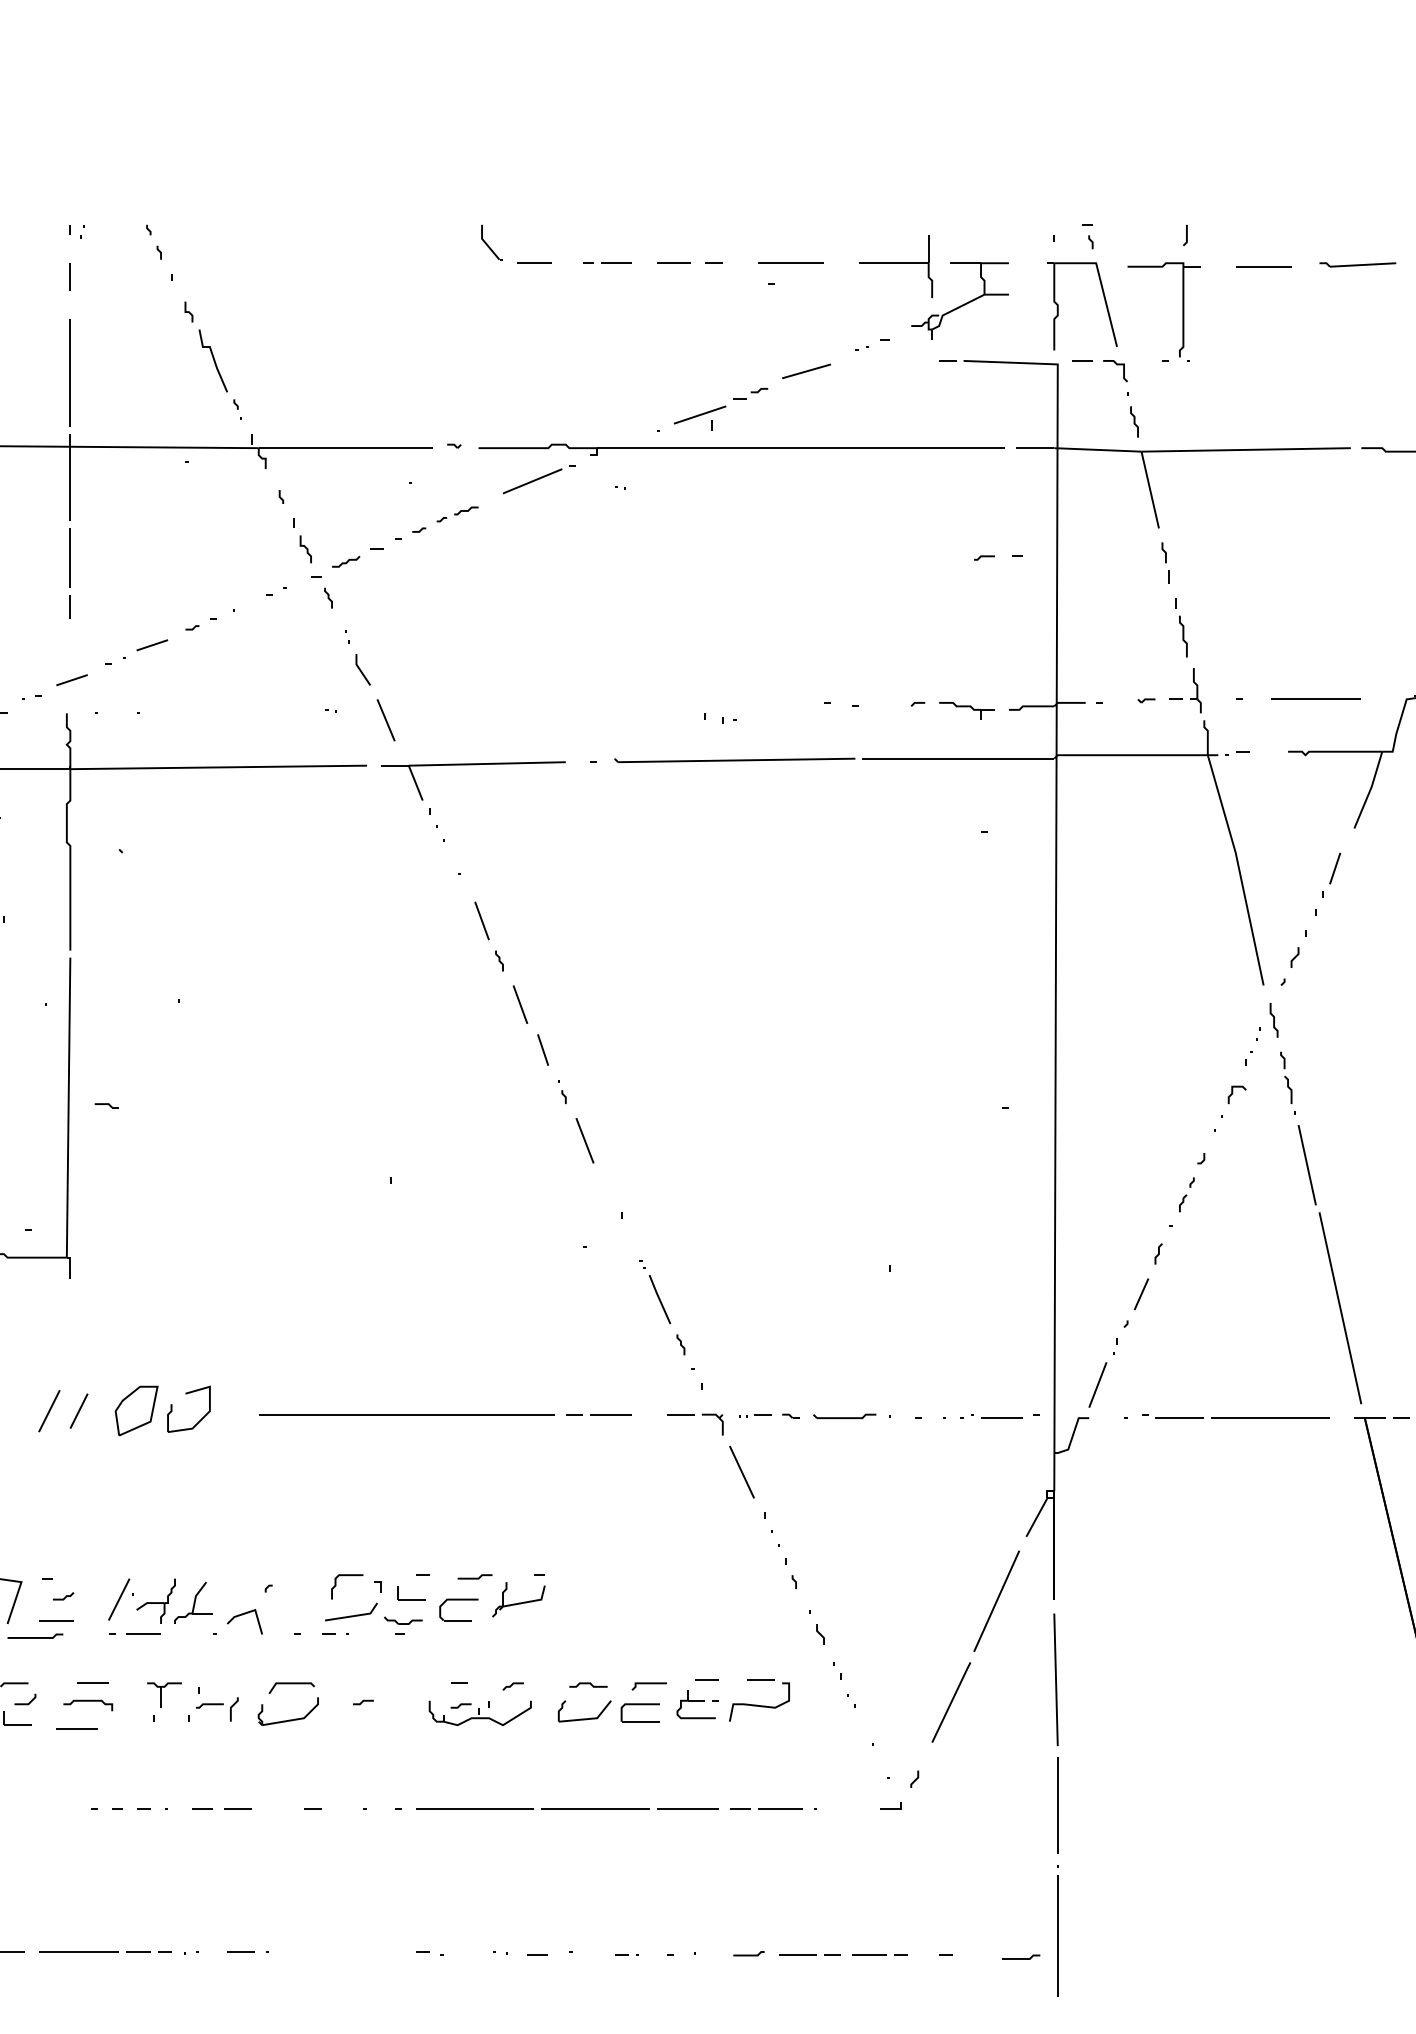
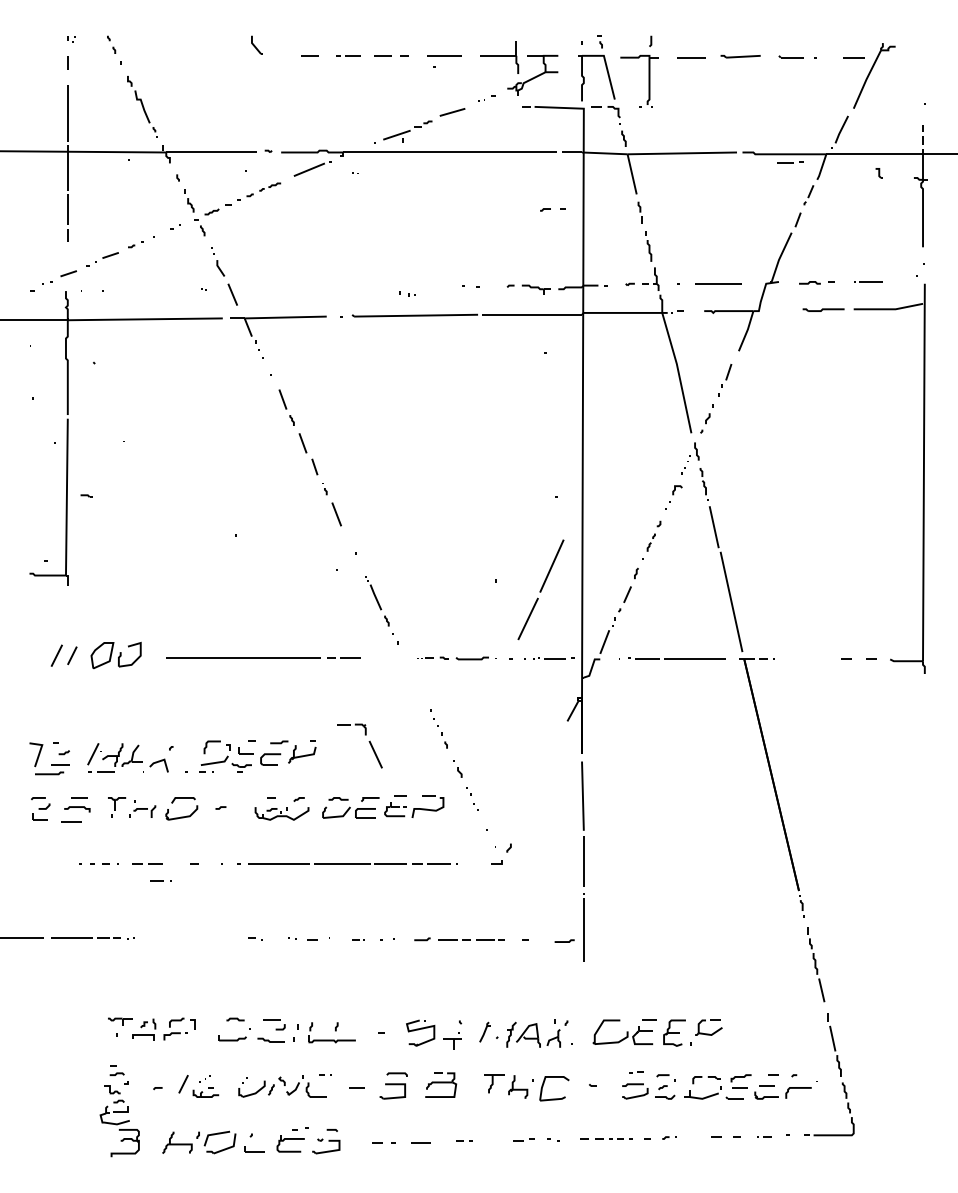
part: (490, 241) -> (256, 44), moved
part: (727, 1447) -> (368, 741), moved
part: (974, 1646) -> (540, 589), moved
line: (247, 1950) -> (160, 880), moved

